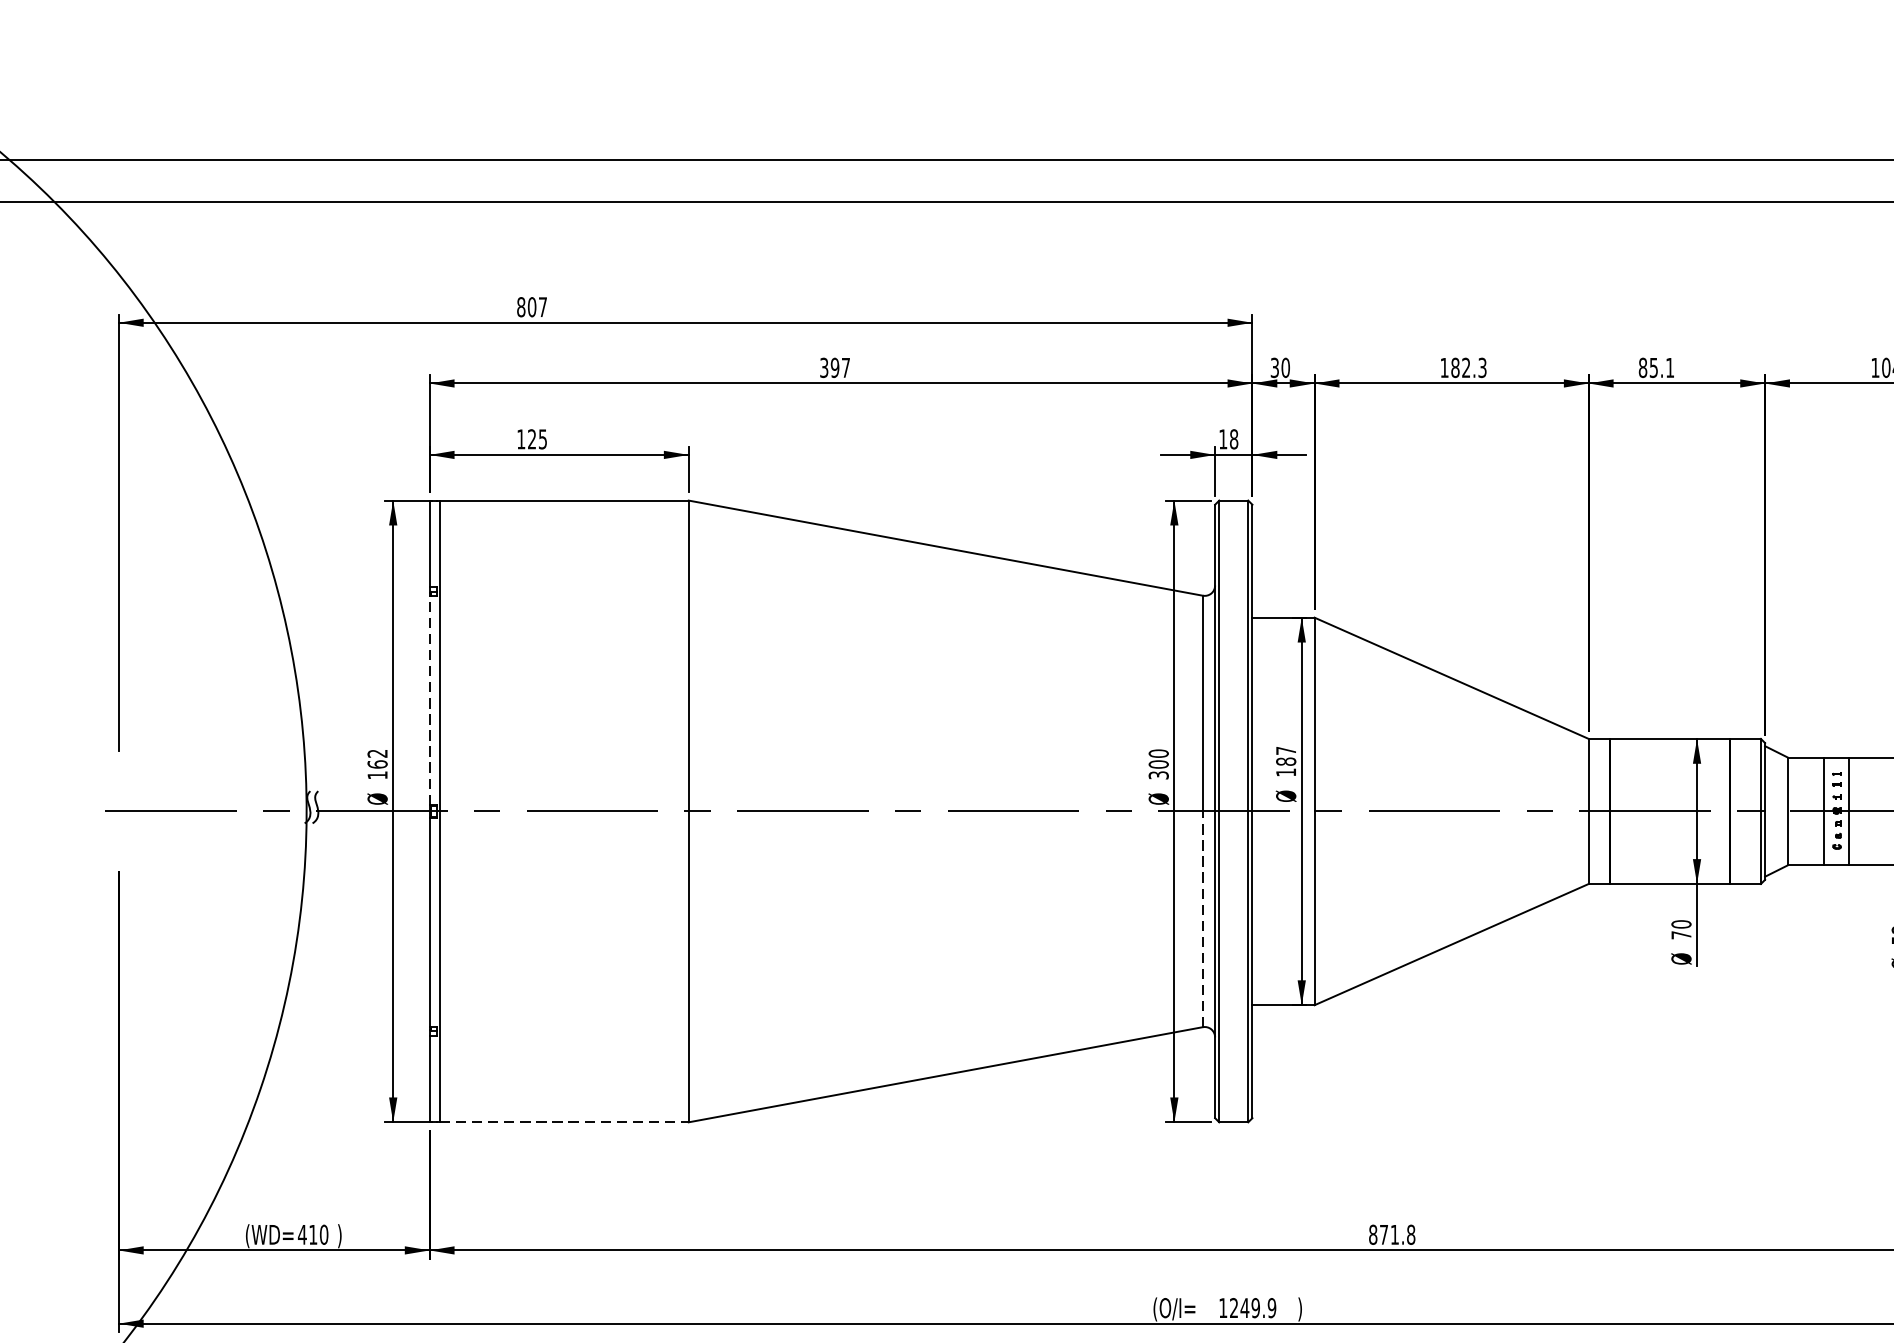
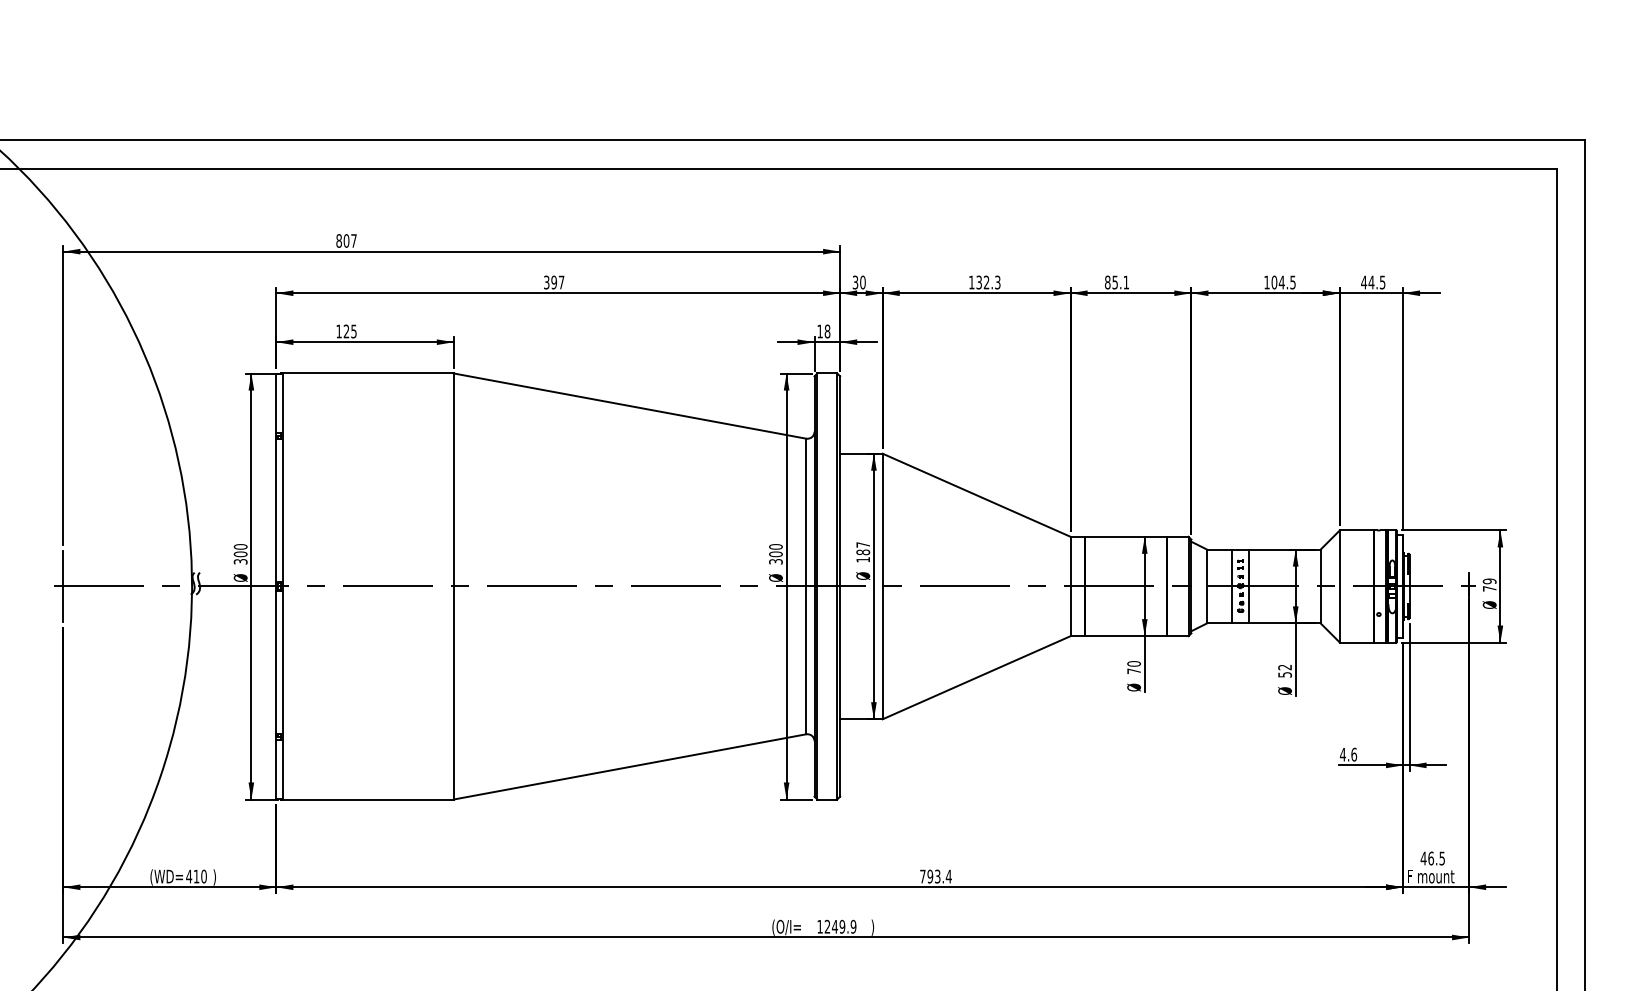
text: (1455, 367) -> (979, 282), 182.3 -> 132.3
line: (429, 700) -> (276, 510), dashed -> solid
text: (377, 764) -> (240, 554), 162 -> 300
line: (119, 811) -> (63, 586), added
line: (1203, 919) -> (806, 660), dashed -> solid
line: (565, 1122) -> (369, 799), dashed -> solid
text: (1391, 1234) -> (935, 876), 871.8 -> 793.4

